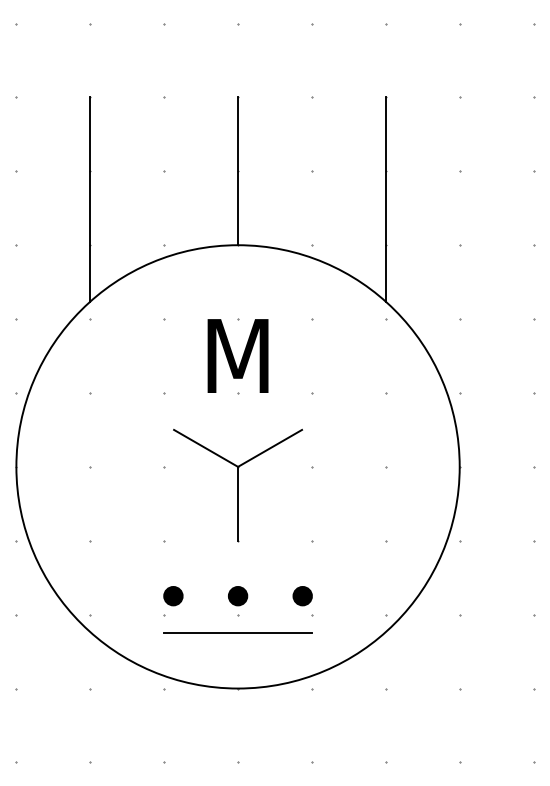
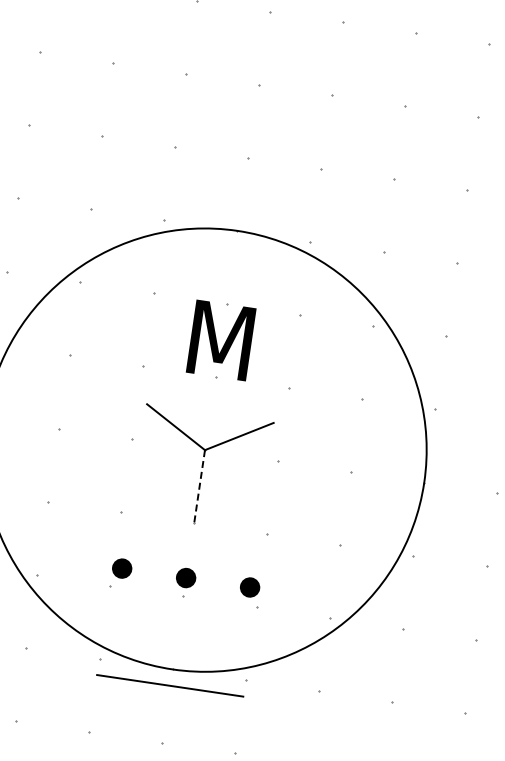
line: (238, 171) -> (248, 158), removed
line: (90, 199) -> (98, 164), removed
line: (385, 199) -> (389, 207), removed
line: (238, 503) -> (200, 486), solid -> dashed
line: (237, 632) -> (169, 685), moved

